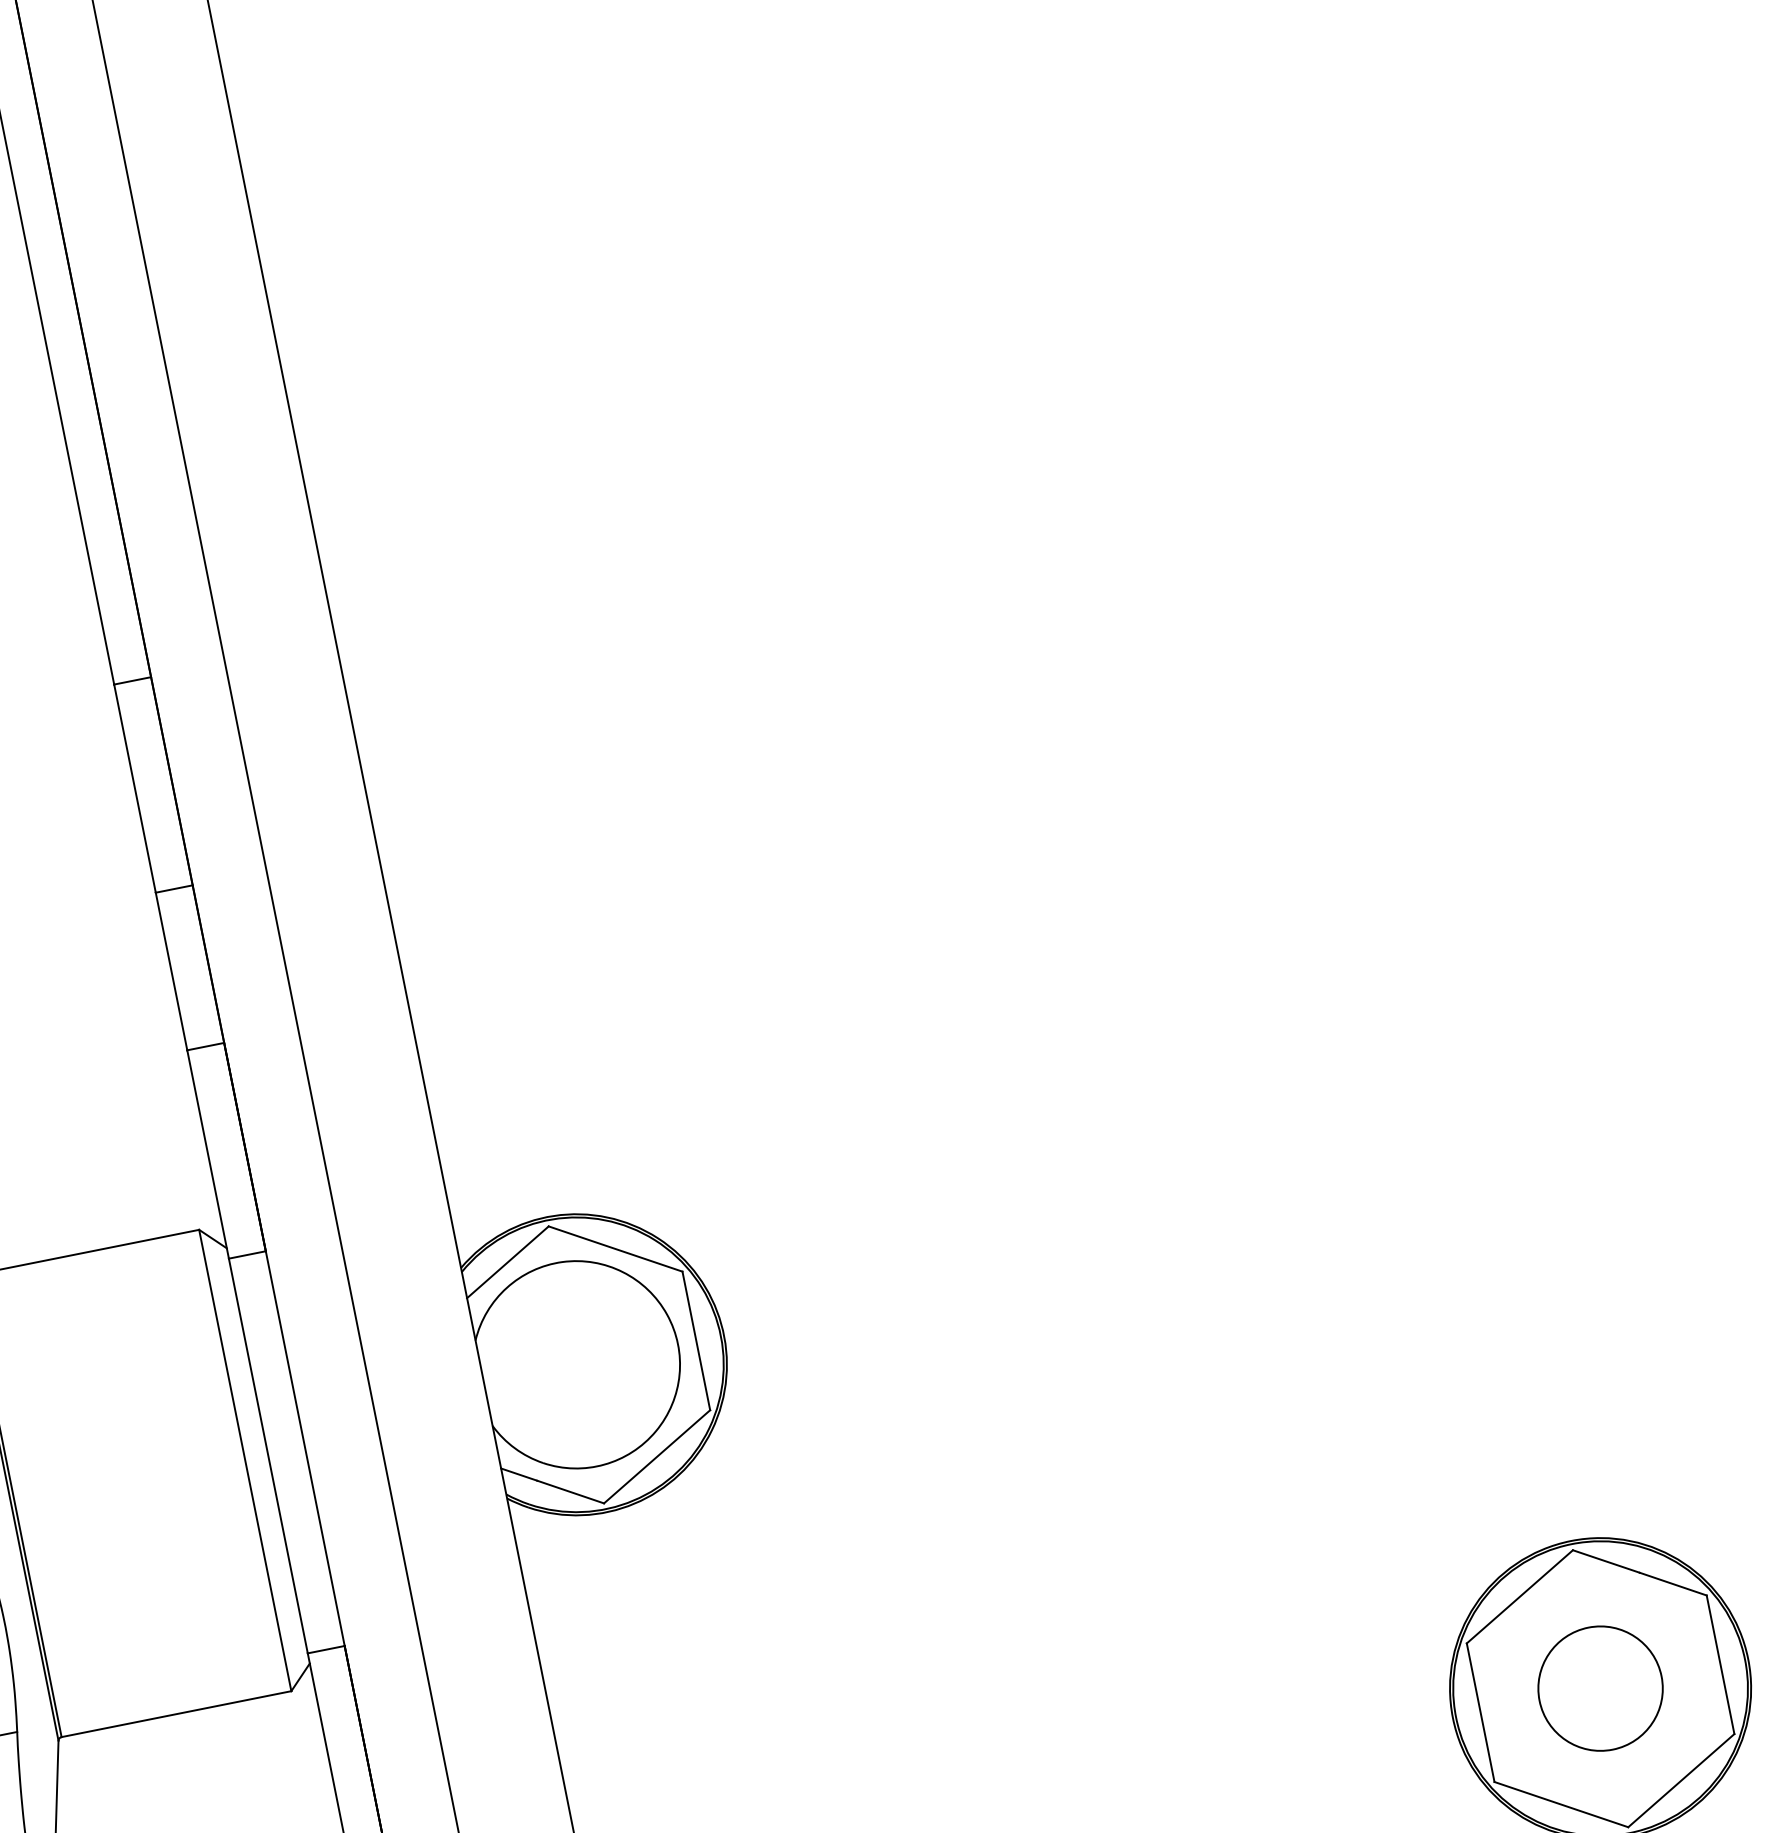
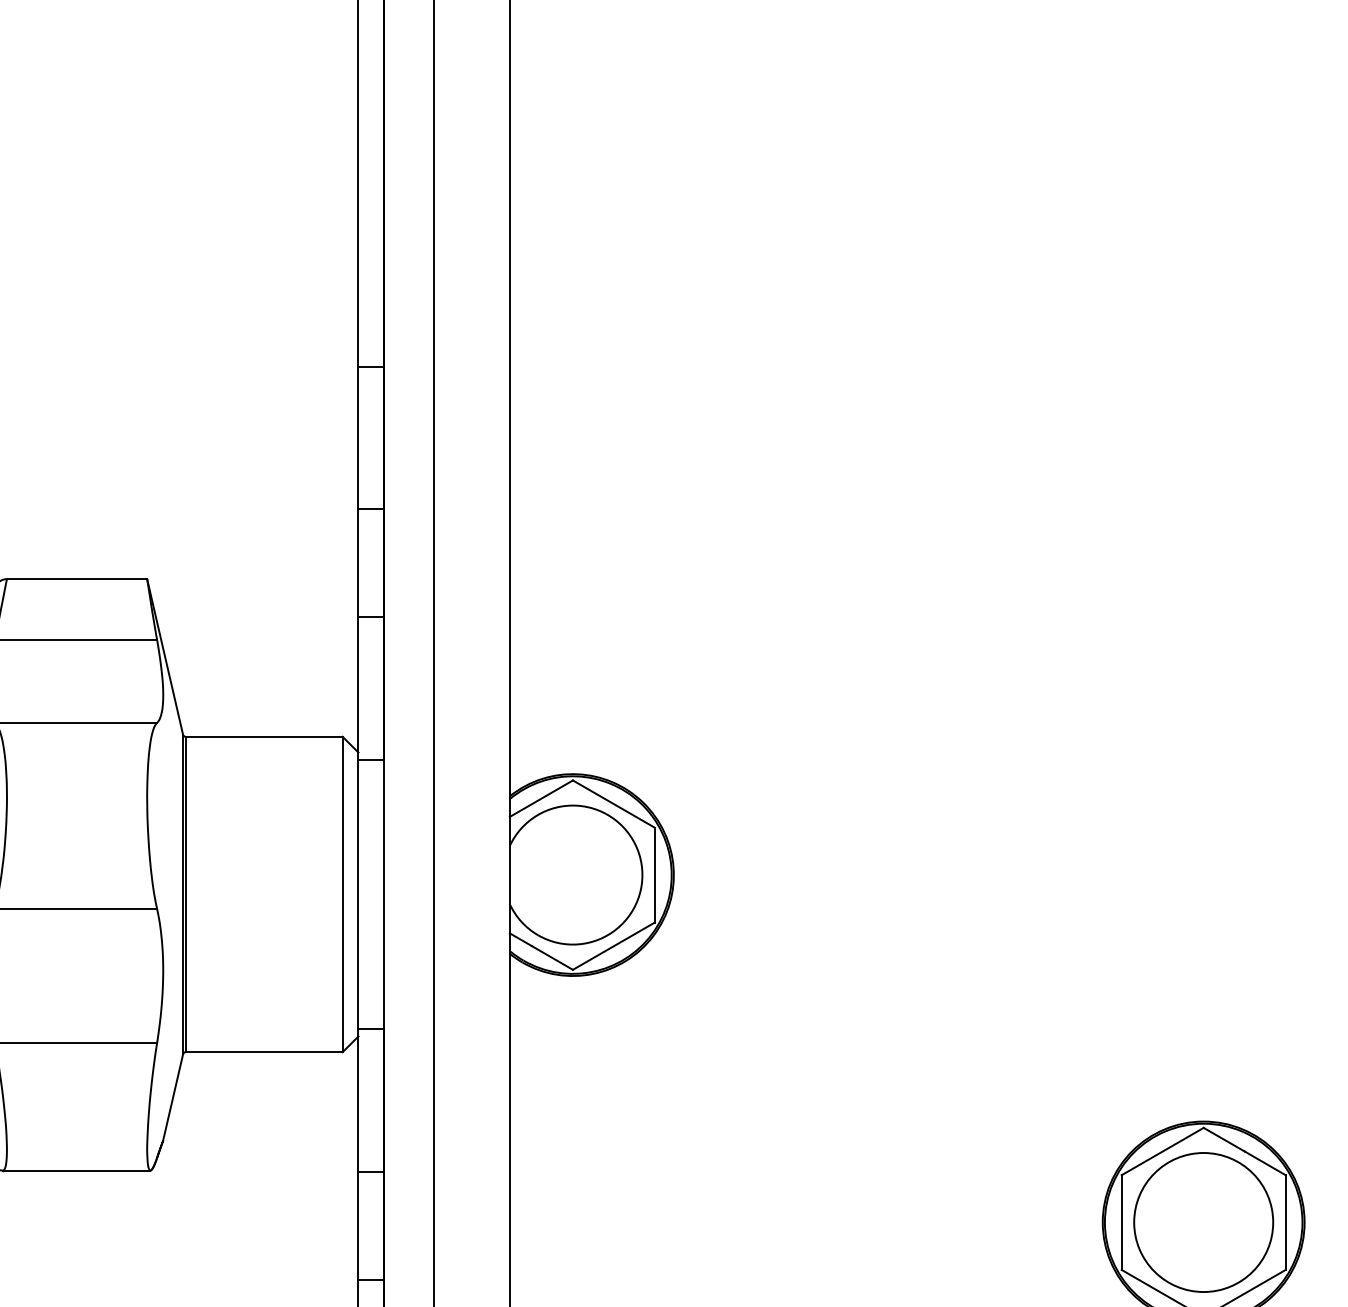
circle: (1600, 1688) -> (1203, 1222), size x1.67

